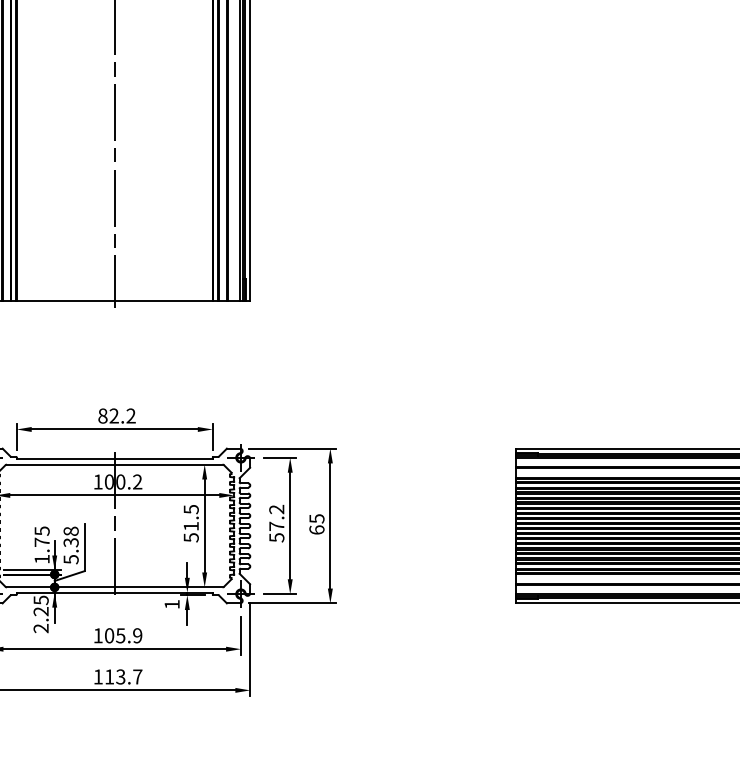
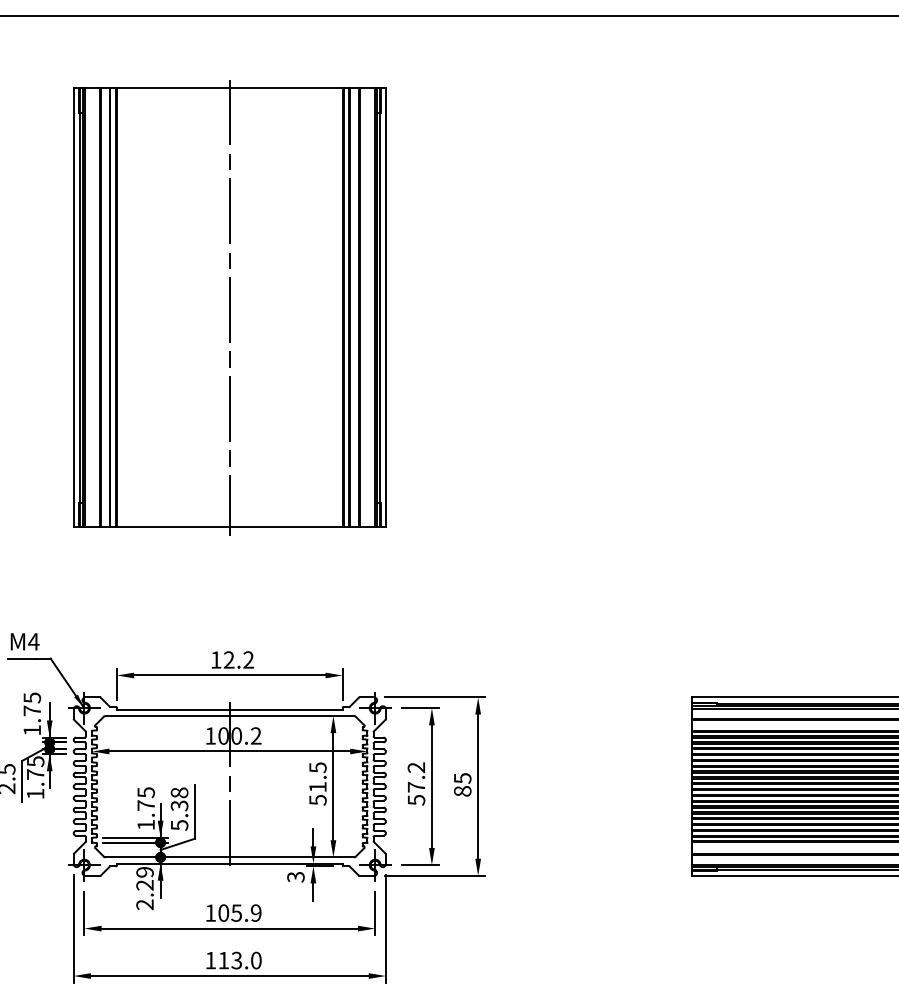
text: (102, 415) -> (215, 659), 82.2 -> 12.2
text: (316, 529) -> (462, 790), 65 -> 85
text: (40, 600) -> (144, 872), 2.25 -> 2.29
text: (171, 604) -> (295, 877), 1 -> 3
text: (137, 676) -> (256, 960), 113.7 -> 113.0

